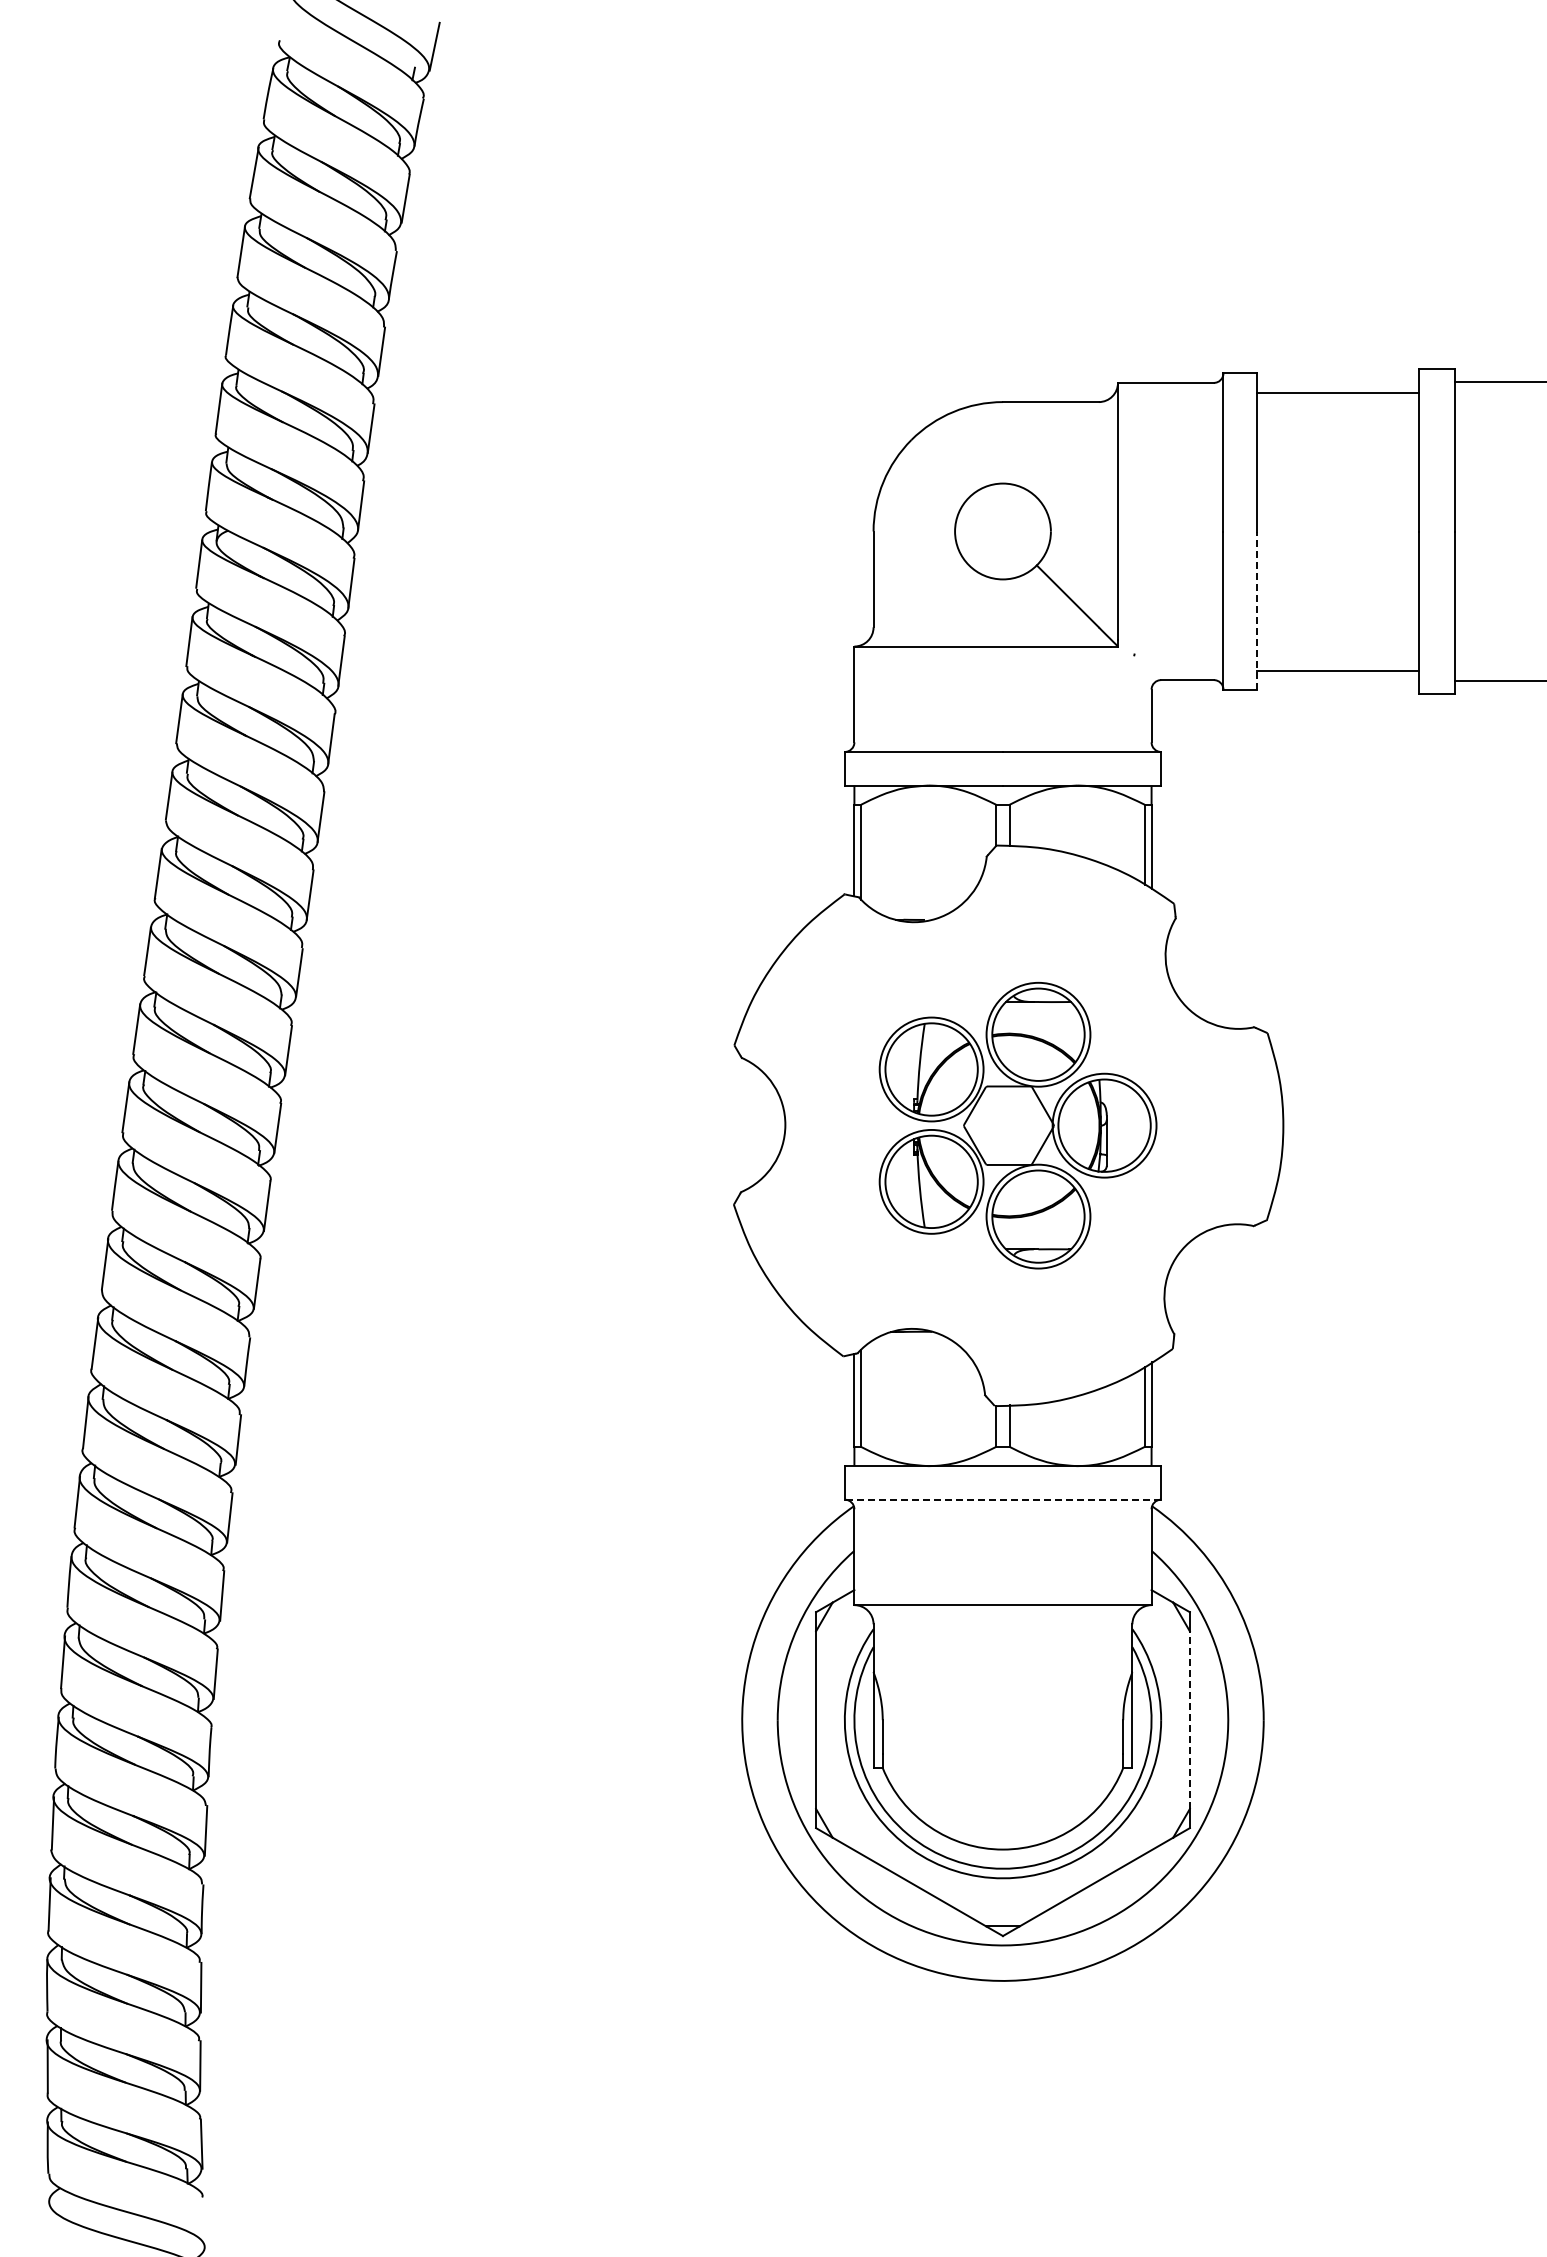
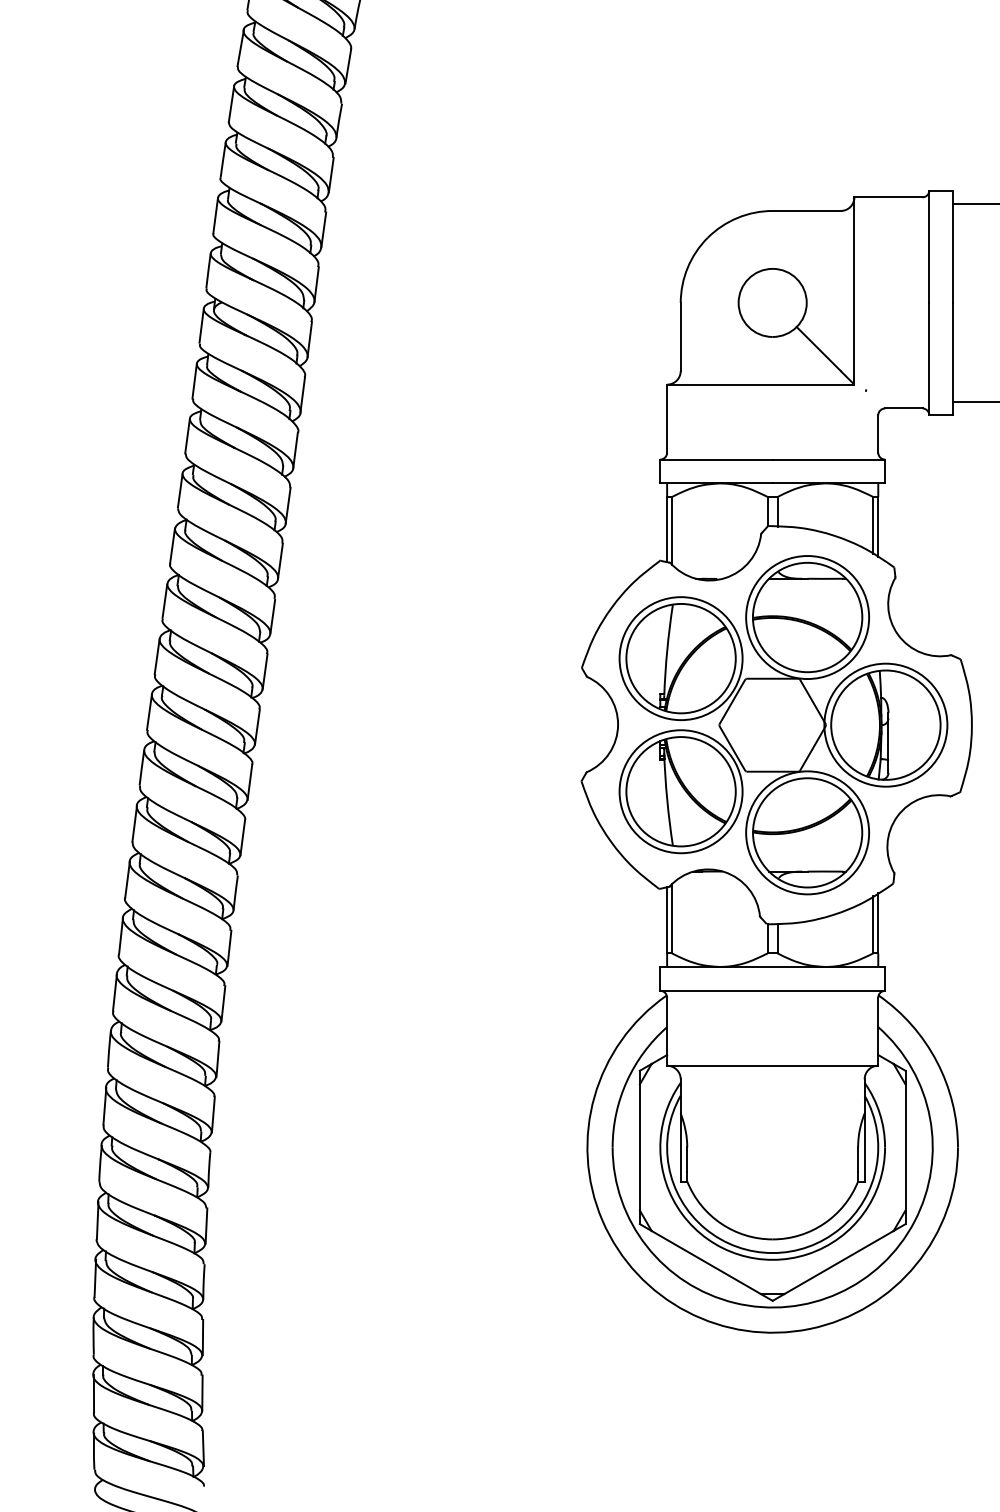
line: (1257, 610) -> (953, 359), dashed -> solid
part: (1017, 1125) -> (783, 724), size x1.67
line: (1002, 1499) -> (772, 990), dashed -> solid
line: (1189, 1720) -> (905, 1147), dashed -> solid

